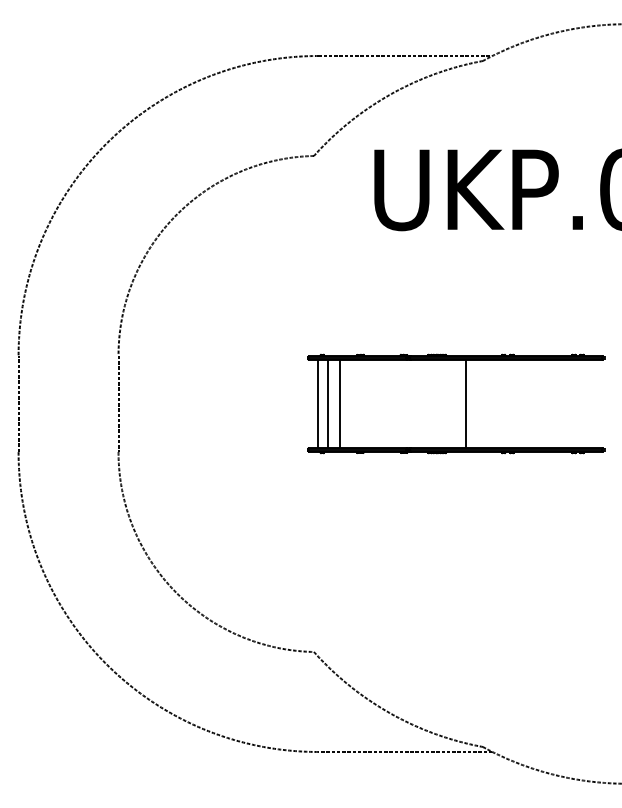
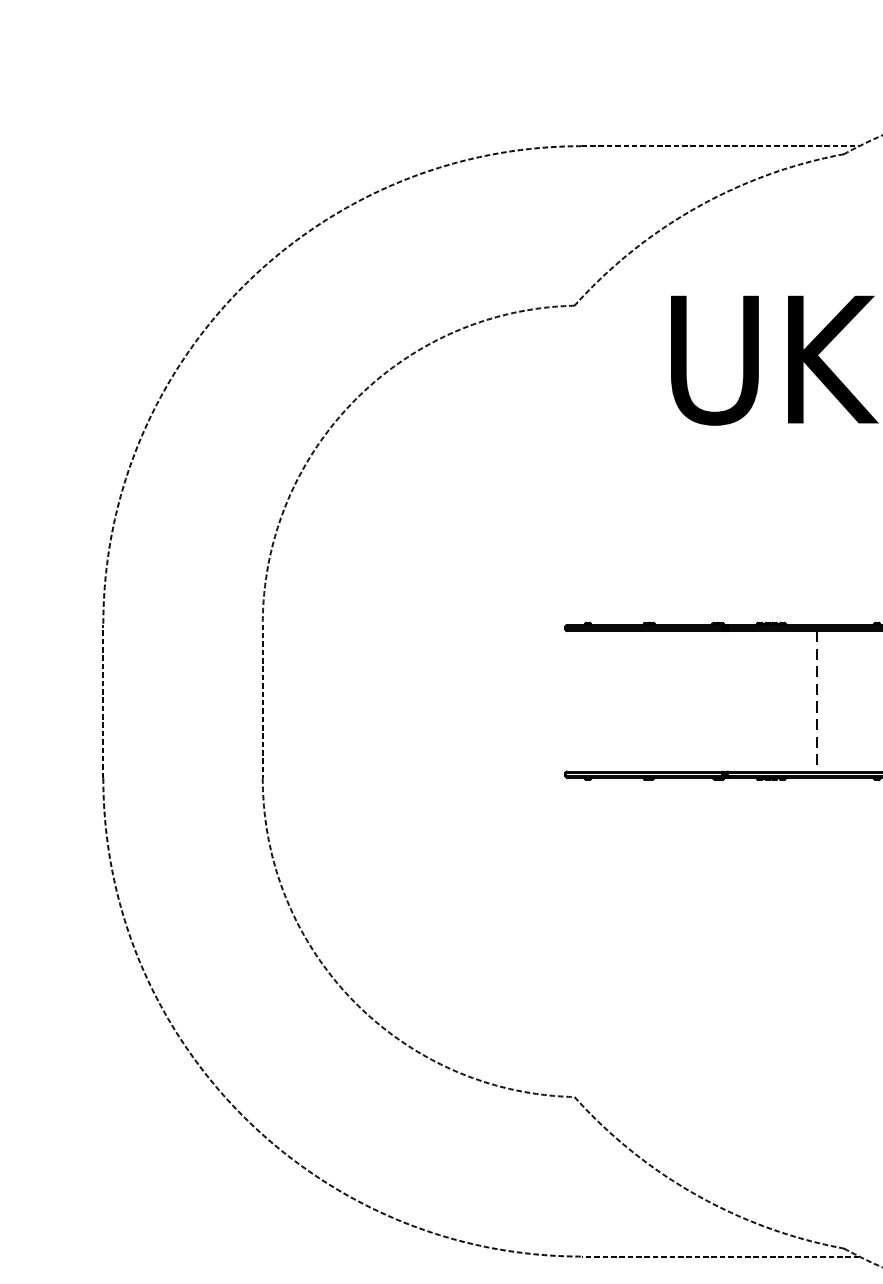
line: (318, 403) -> (581, 700), removed
line: (328, 403) -> (597, 700), removed
line: (339, 403) -> (615, 700), removed
line: (465, 403) -> (816, 700), solid -> dashed

